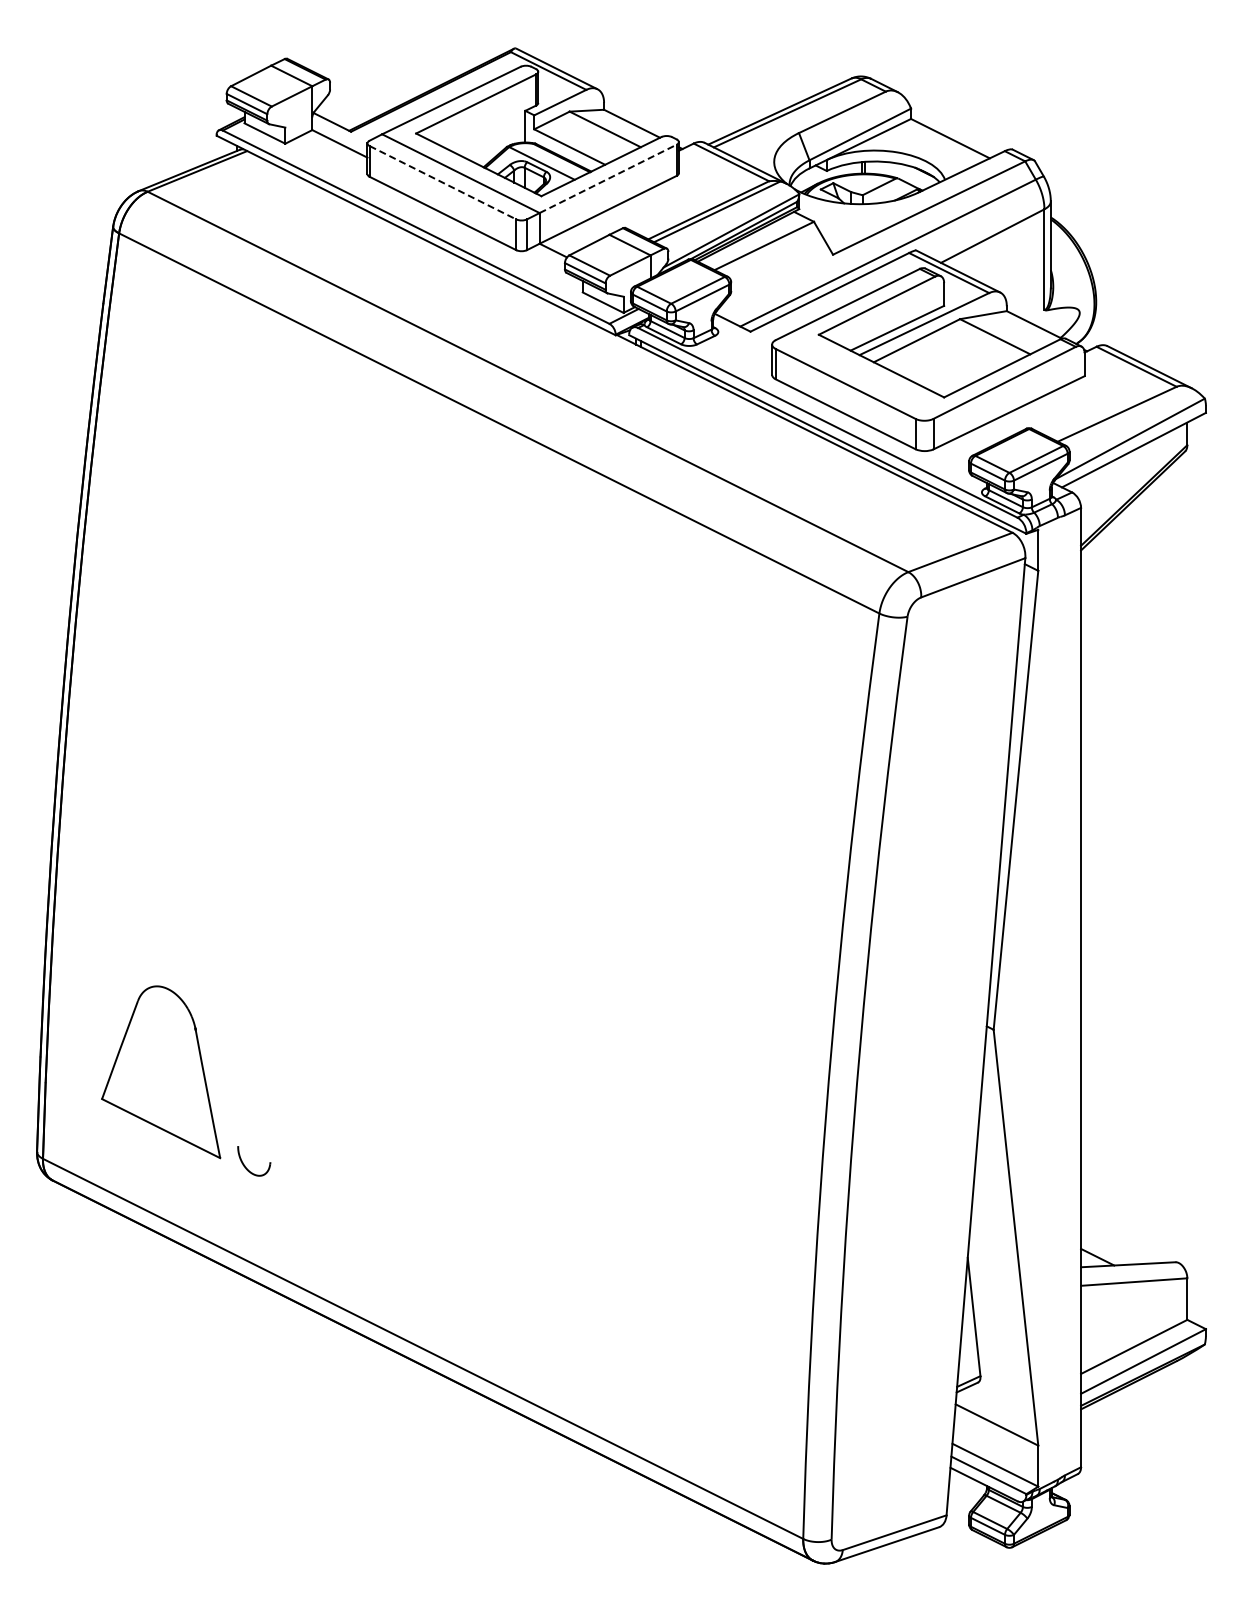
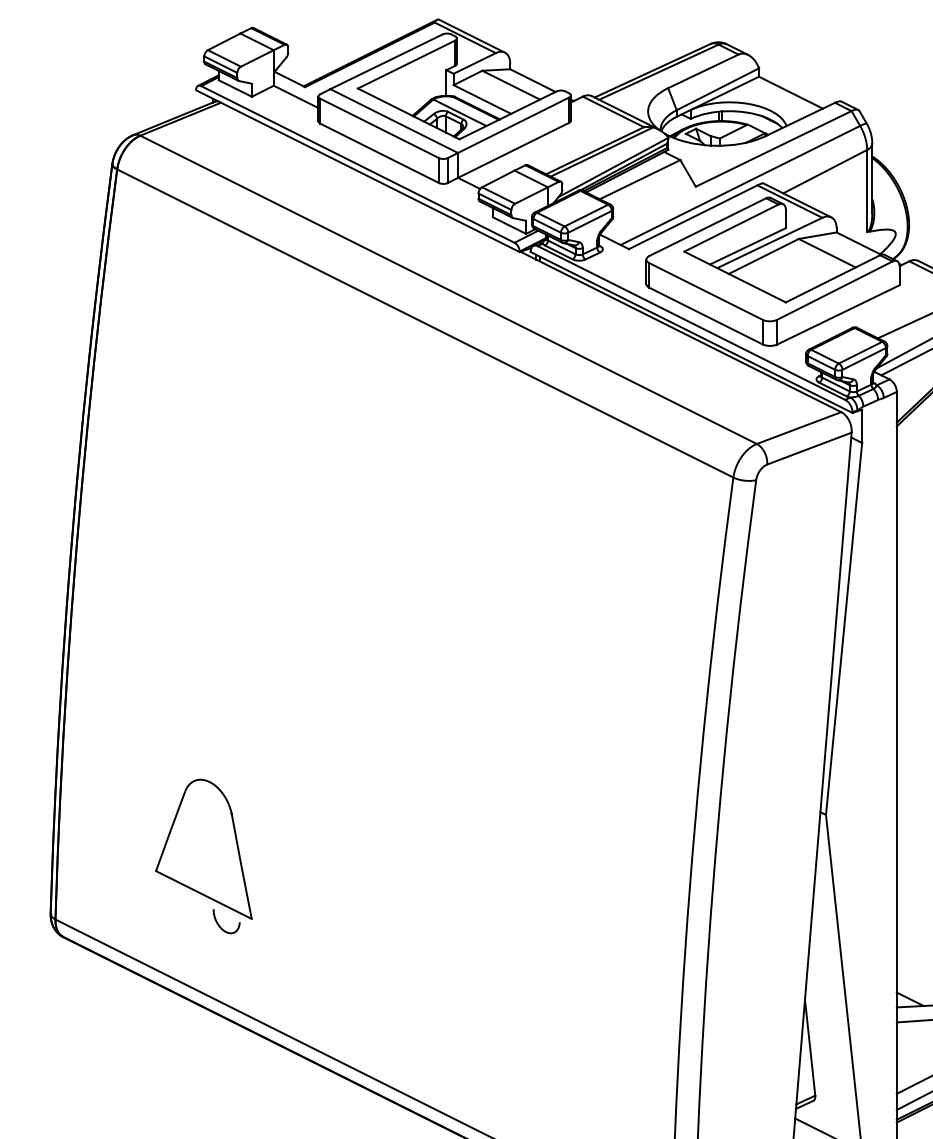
line: (608, 178) -> (513, 124), dashed -> solid
line: (443, 182) -> (380, 128), dashed -> solid
part: (161, 1072) -> (204, 849), moved

